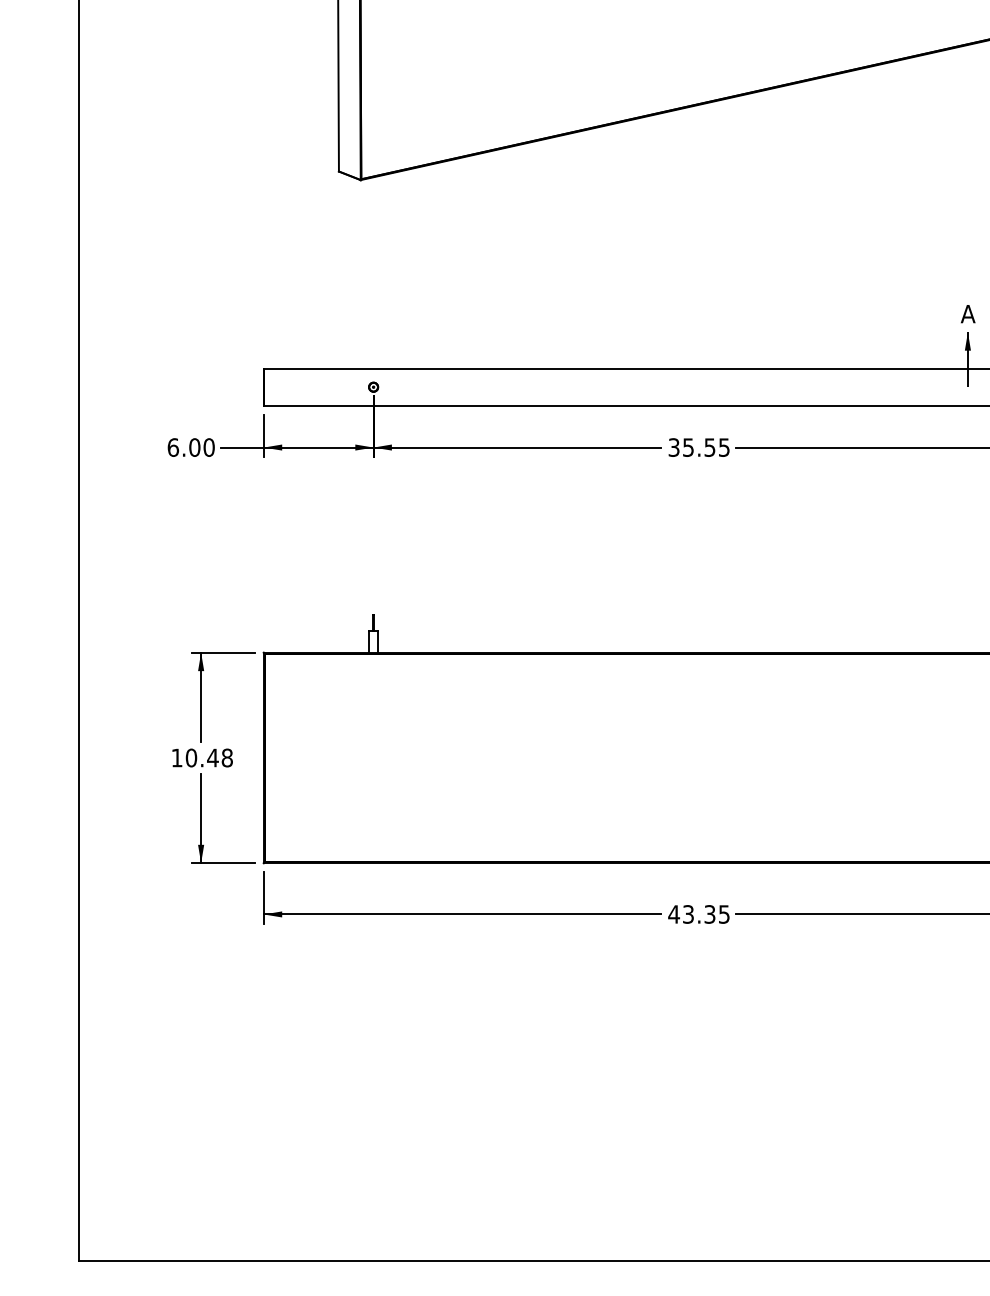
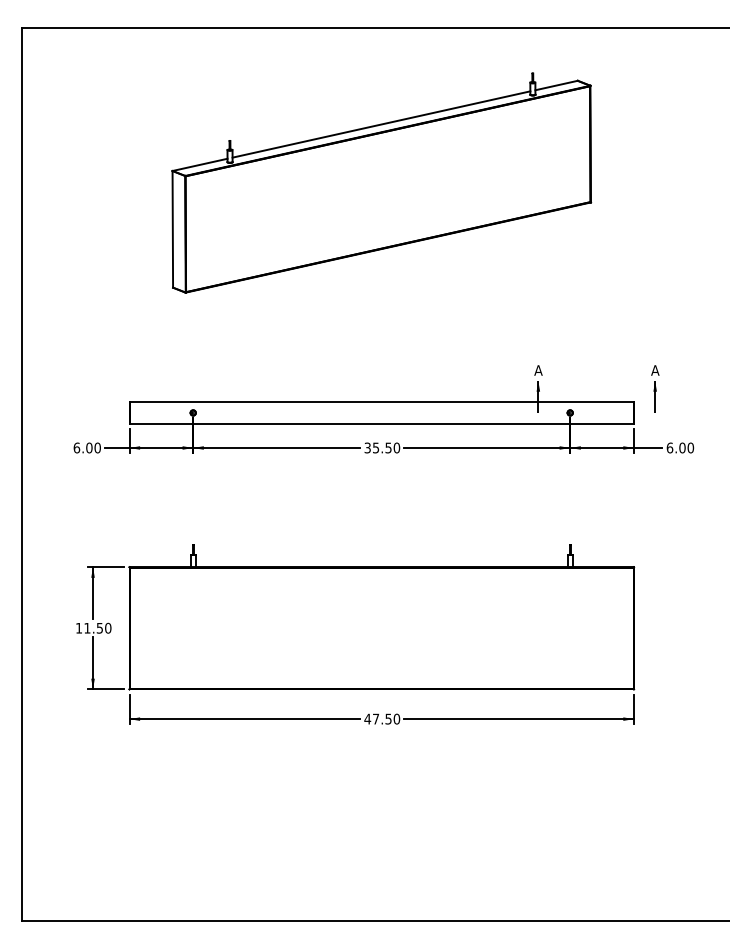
text: (723, 446) -> (396, 447), 35.55 -> 35.50
text: (208, 756) -> (97, 627), 10.48 -> 11.50
text: (706, 913) -> (386, 718), 43.35 -> 47.50

